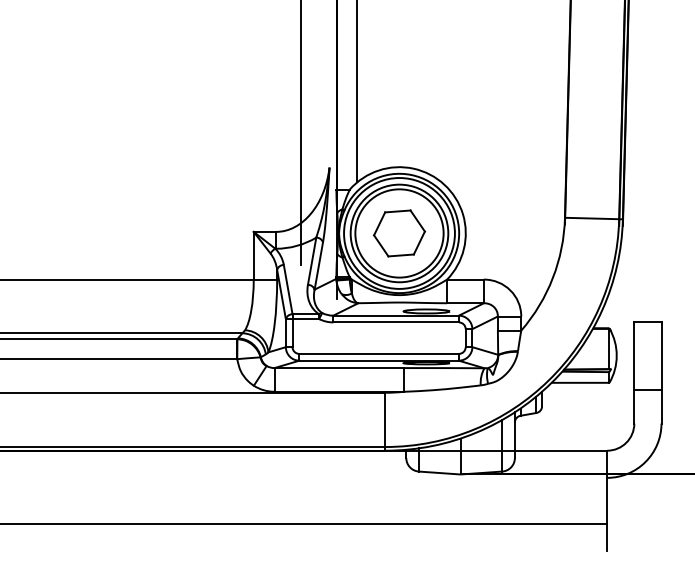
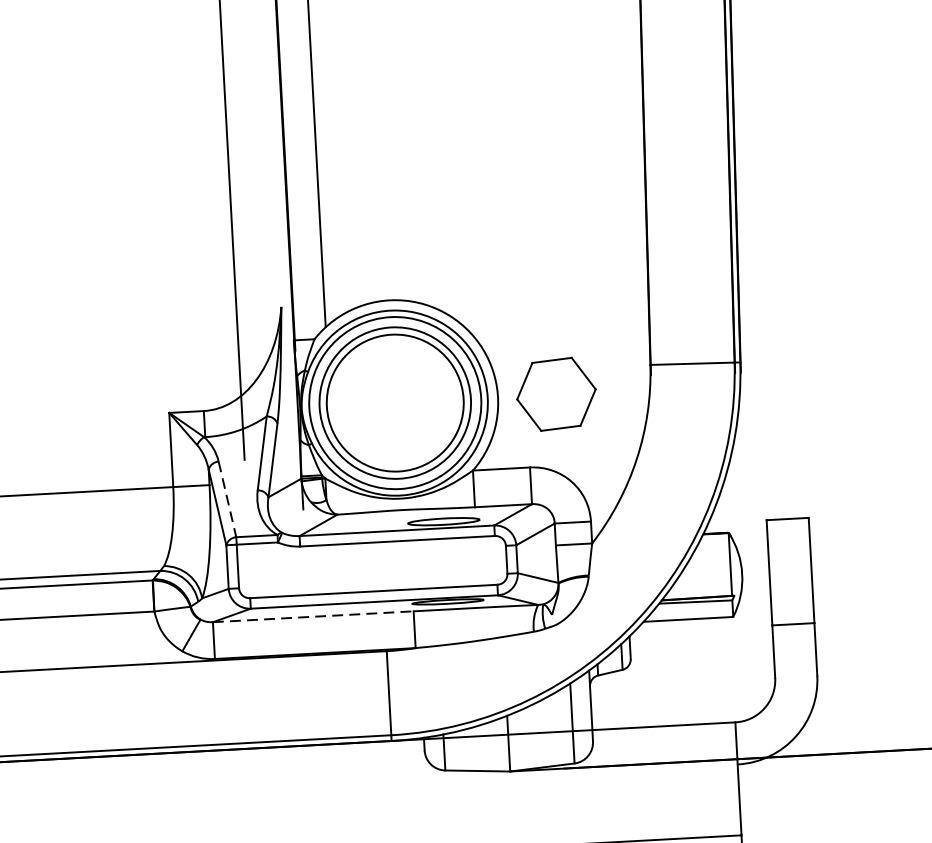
part: (399, 233) -> (556, 394), moved
line: (288, 290) -> (228, 500), solid -> dashed
line: (339, 368) -> (313, 617), solid -> dashed

